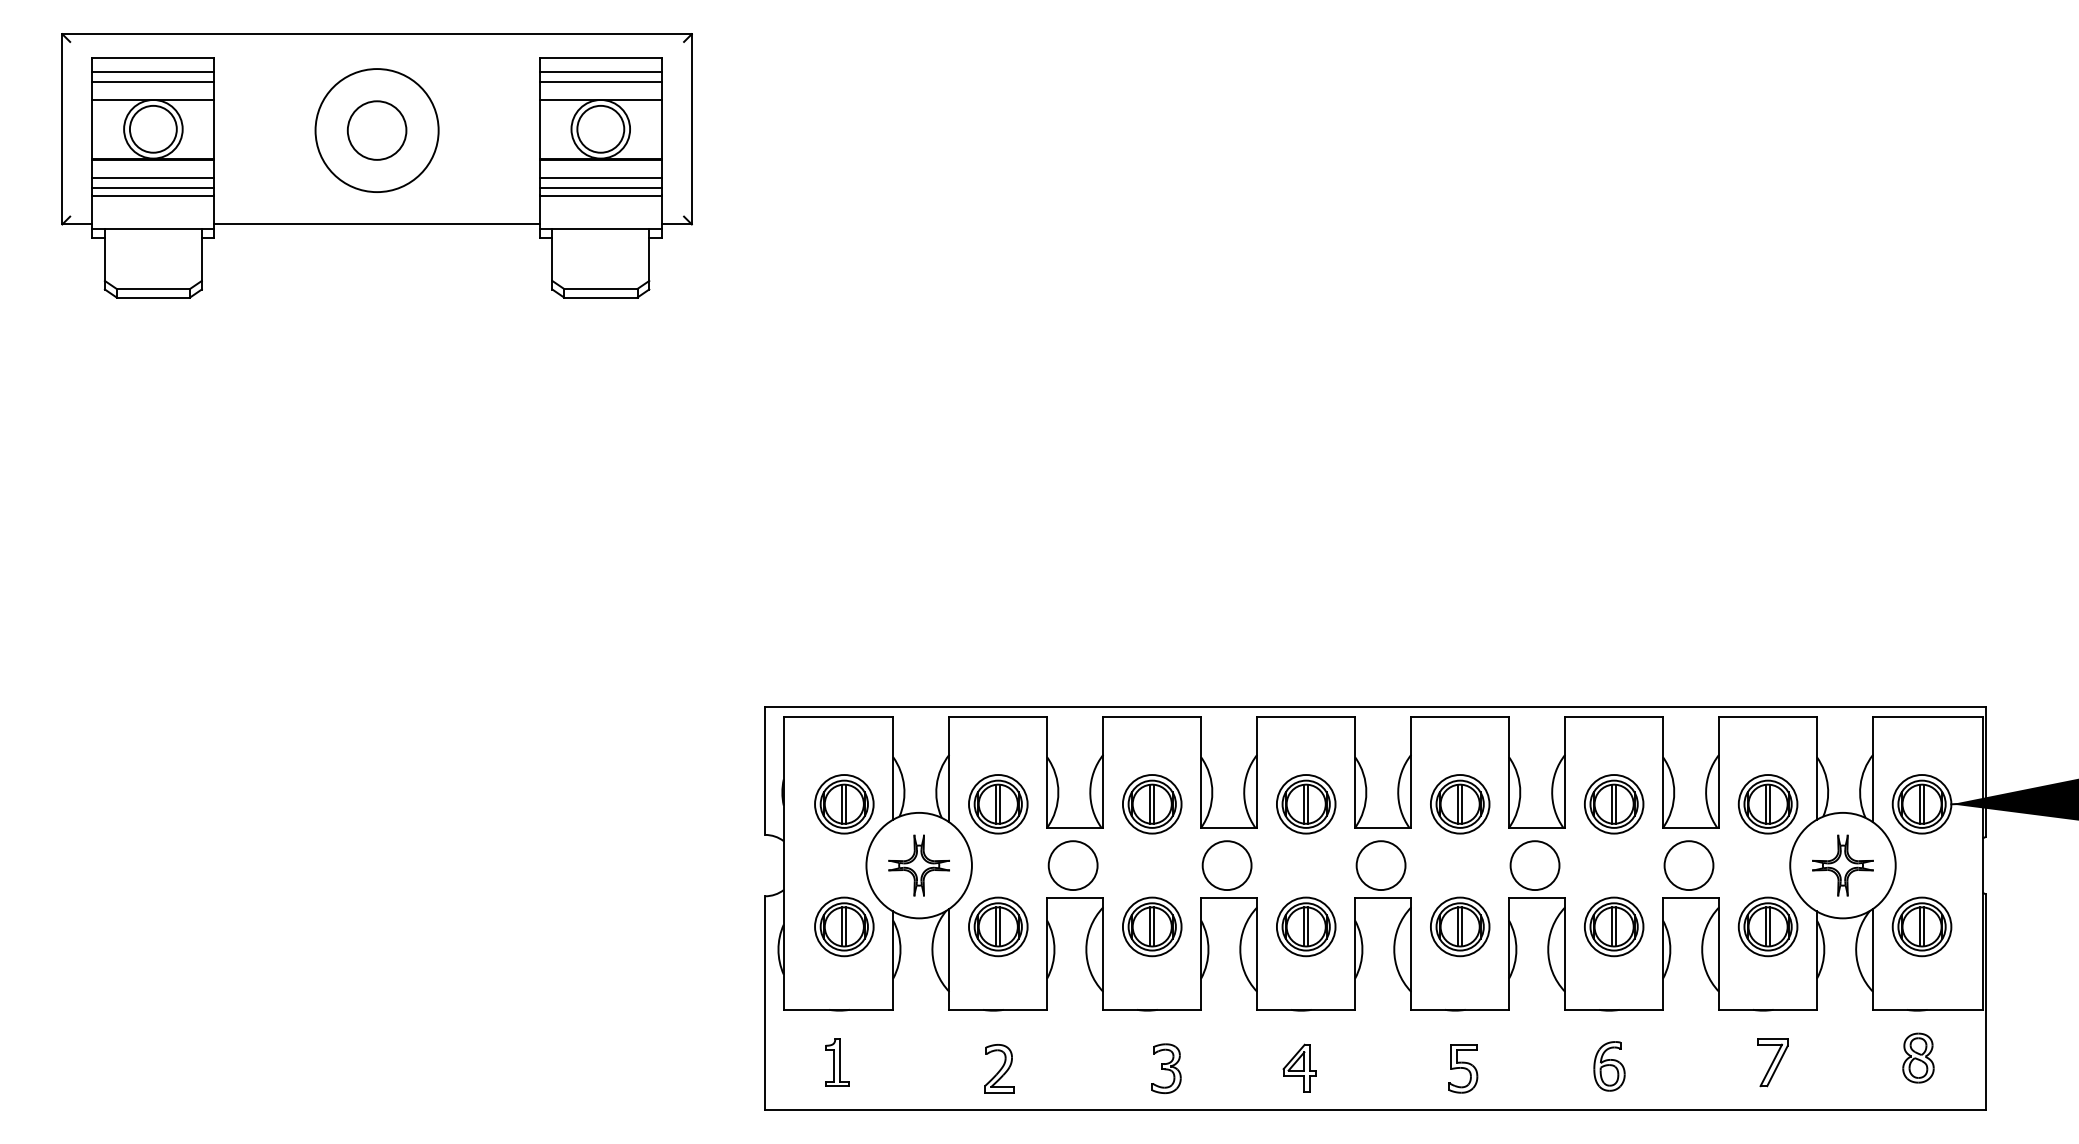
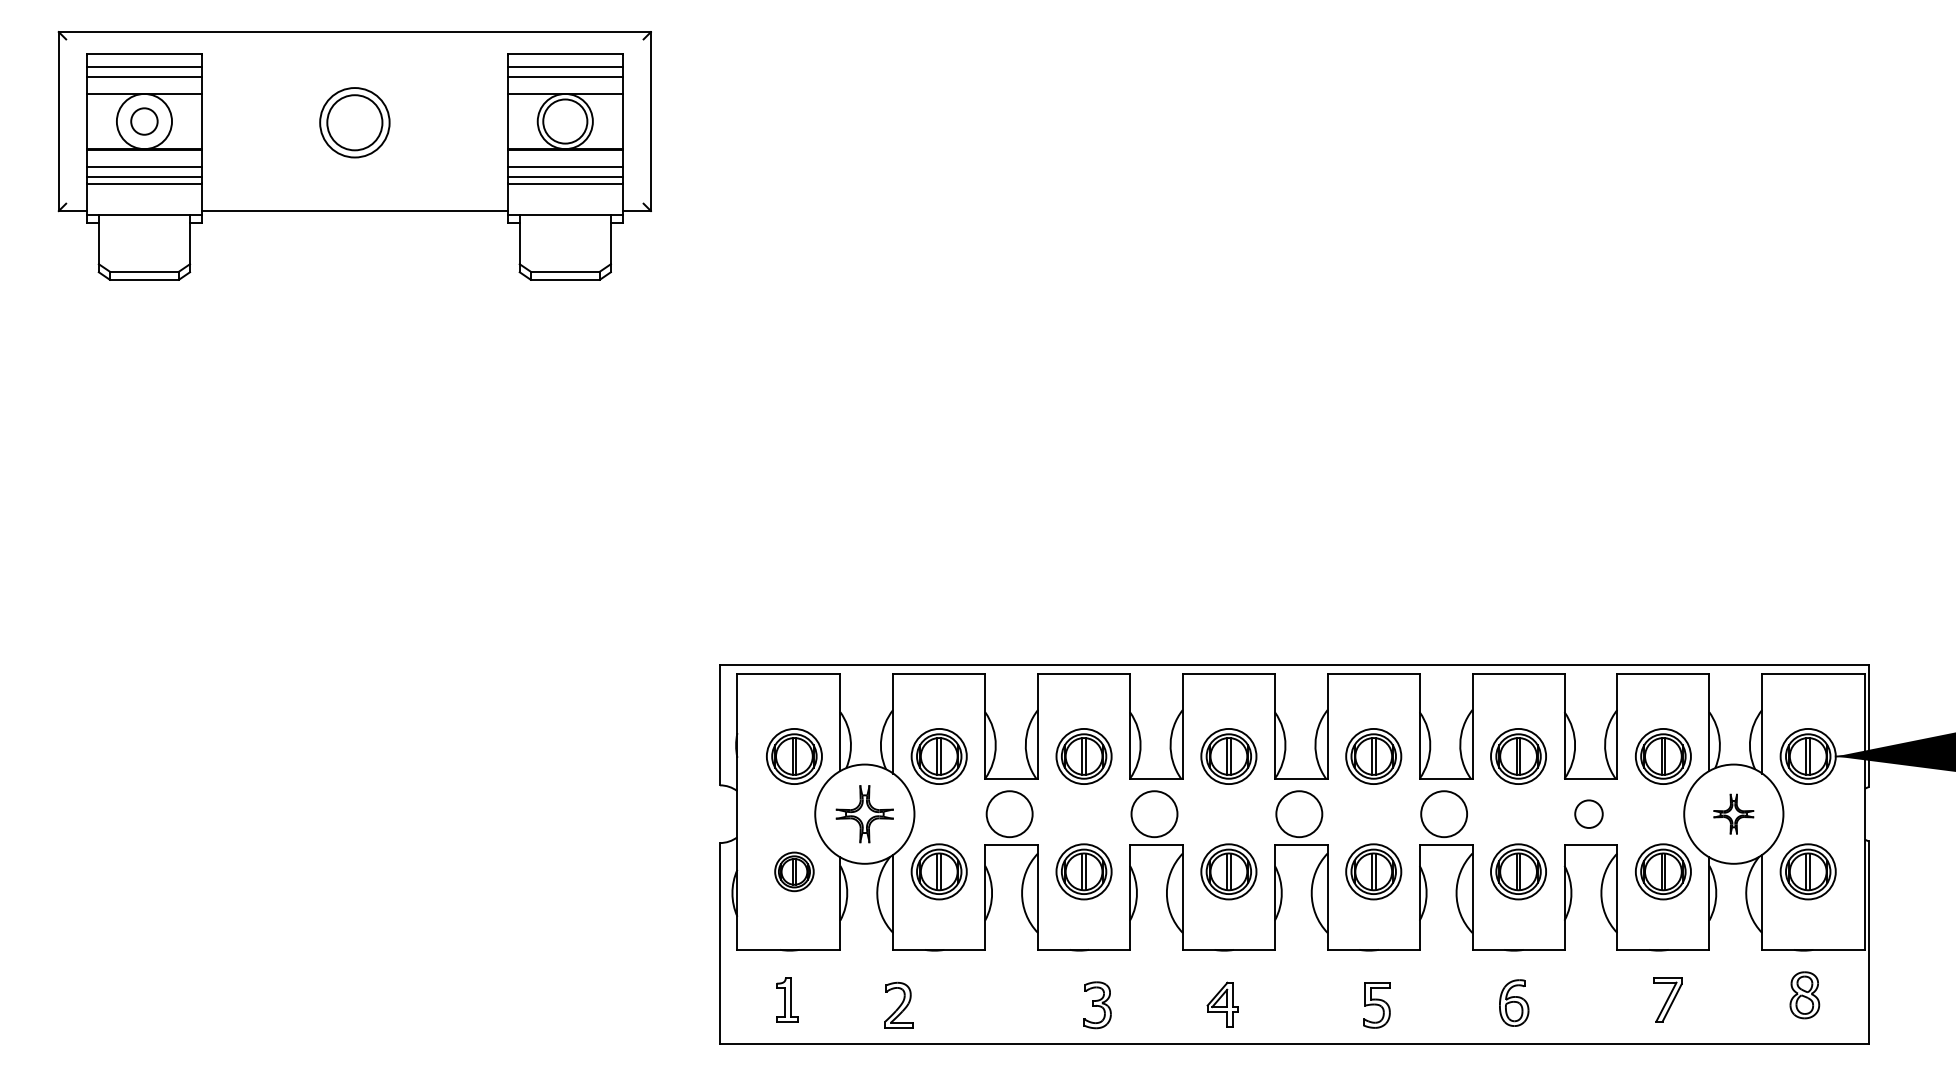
circle: (152, 128) -> (143, 120), size x0.6
circle: (376, 130) -> (354, 122), size x0.6
circle: (1688, 865) -> (1588, 814), size x0.6
part: (1842, 865) -> (1733, 814), size x0.7
part: (844, 926) -> (794, 871), size x0.7
part: (999, 1068) -> (898, 1005), moved

